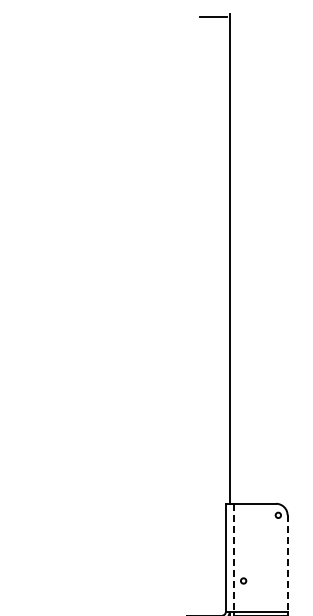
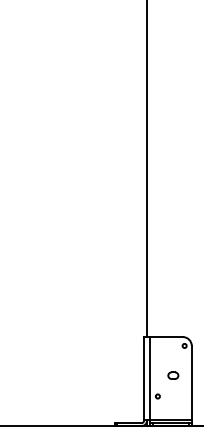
part: (263, 553) -> (173, 375), added
line: (233, 558) -> (150, 379), dashed -> solid
line: (287, 564) -> (191, 383), dashed -> solid

